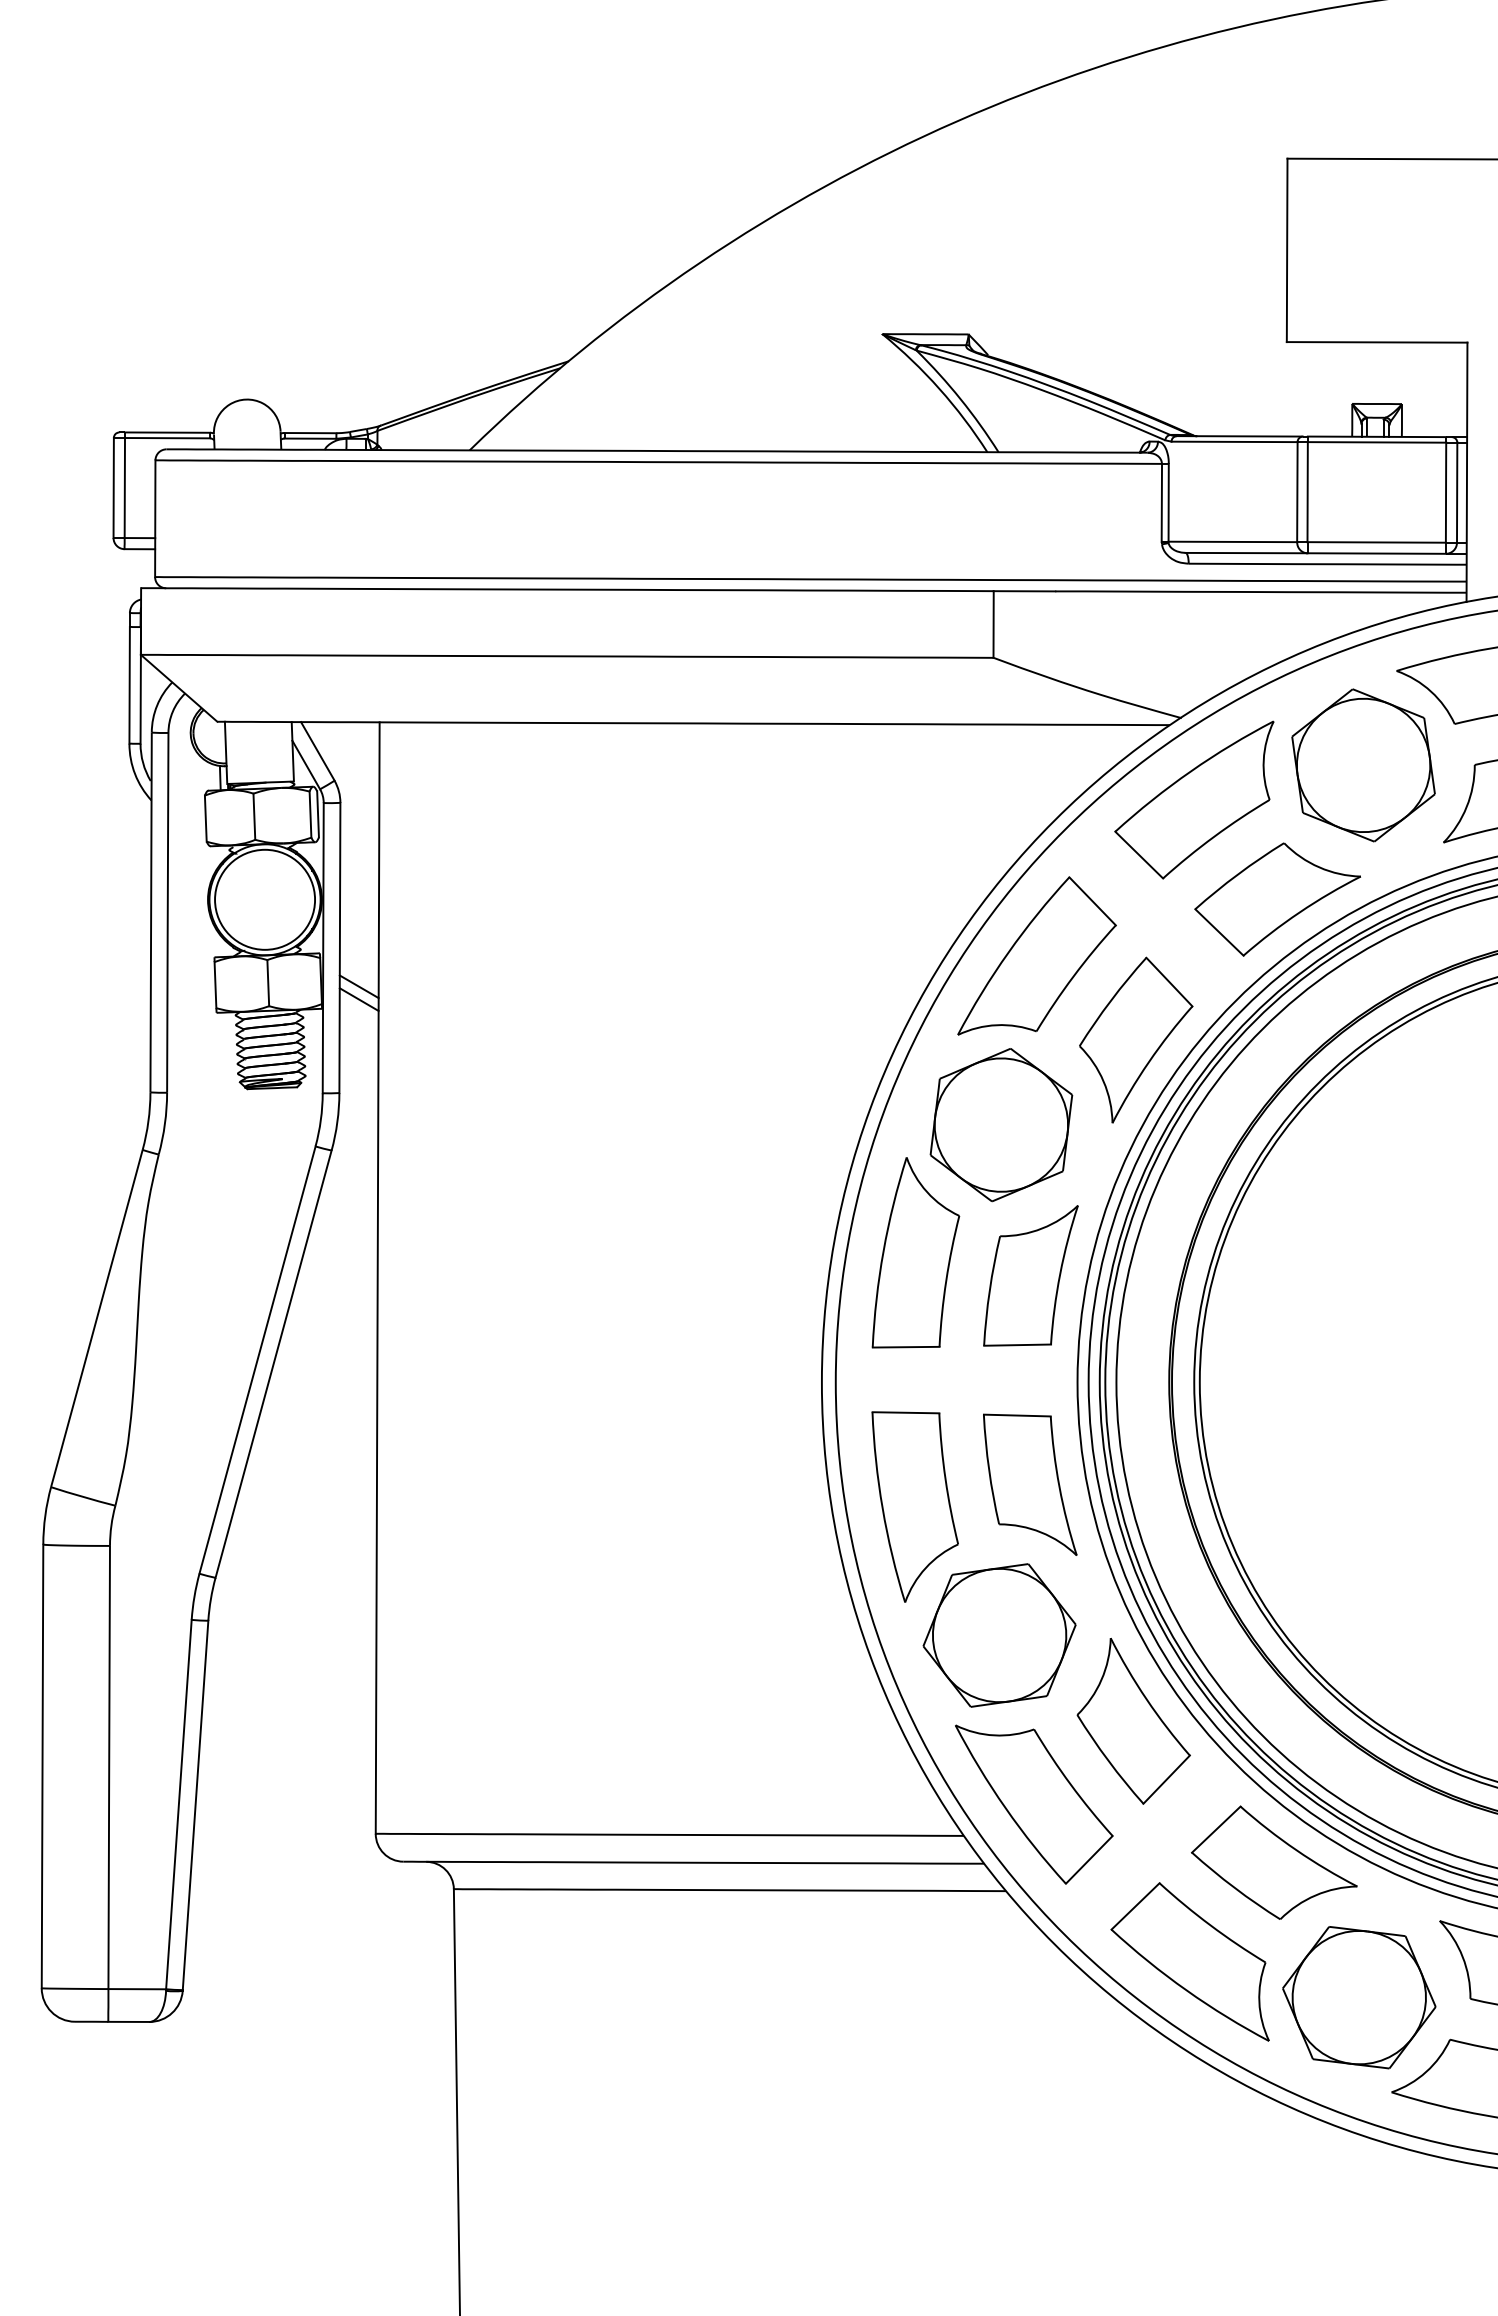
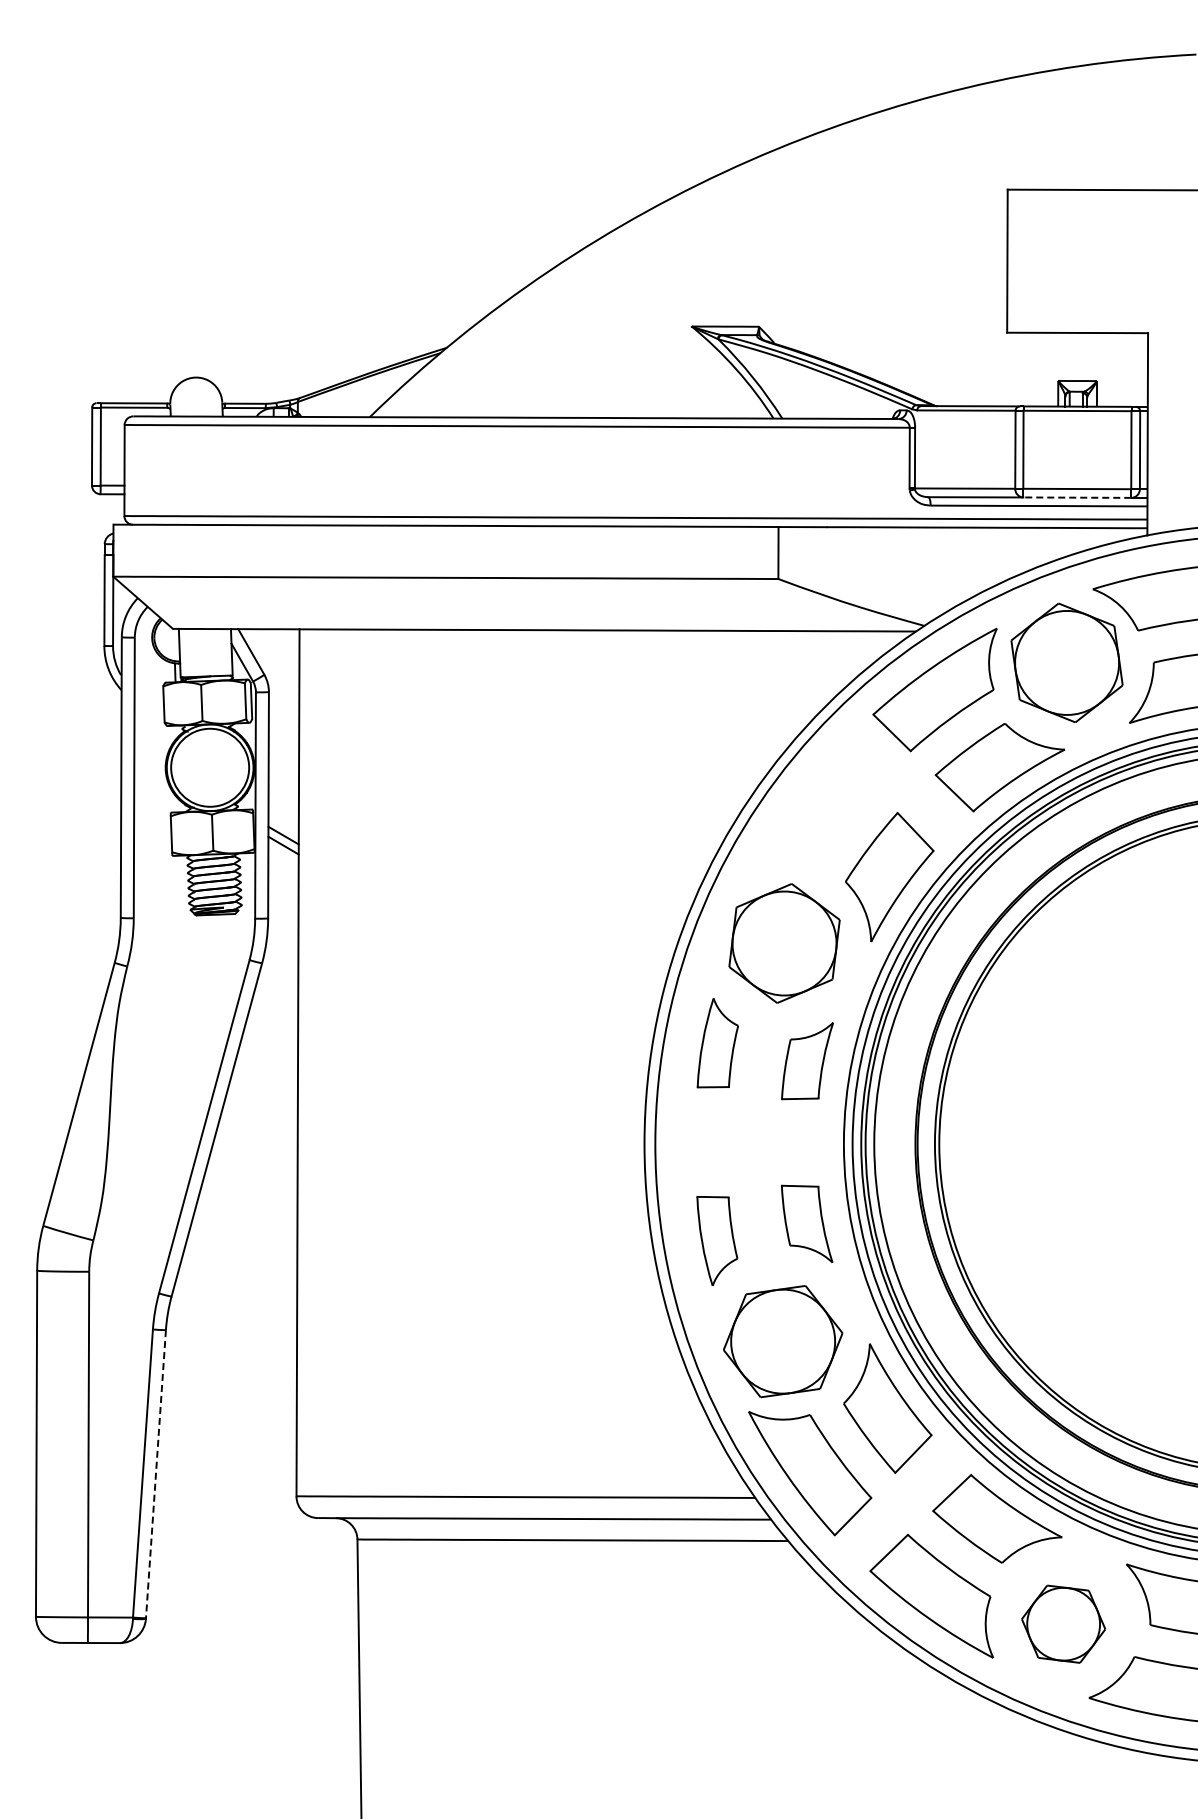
line: (1376, 553) -> (1077, 497), solid -> dashed
part: (1037, 955) -> (812, 811), removed
part: (915, 1252) -> (717, 1042), size x0.6
part: (1030, 1275) -> (807, 1060), size x0.7
part: (1030, 1484) -> (807, 1223), size x0.7
part: (915, 1505) -> (717, 1240), size x0.6
line: (194, 1805) -> (155, 1474), solid -> dashed
part: (1359, 1998) -> (1063, 1624), size x0.7

